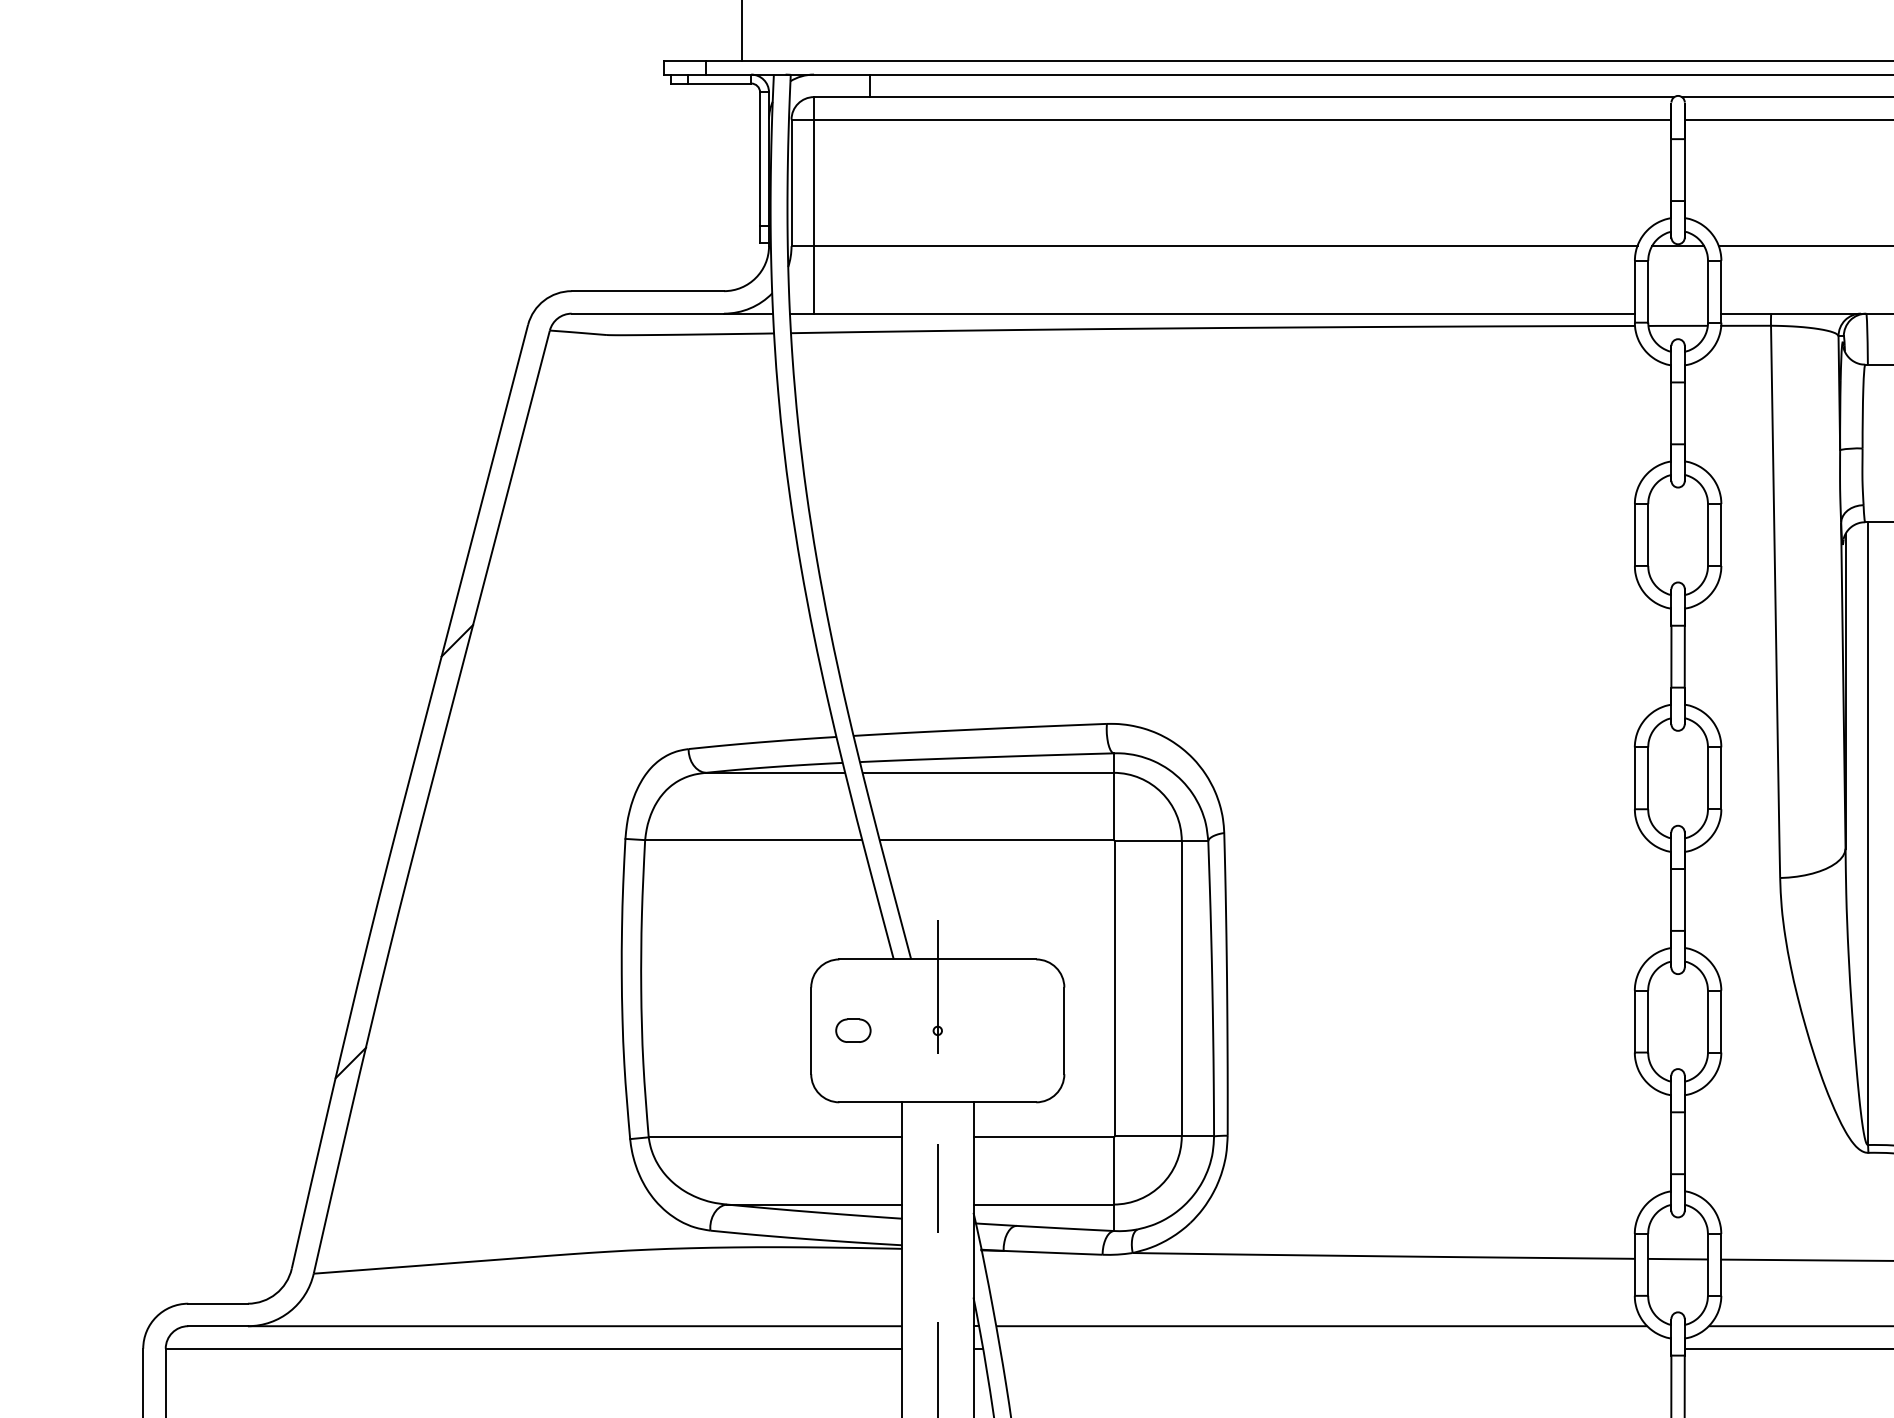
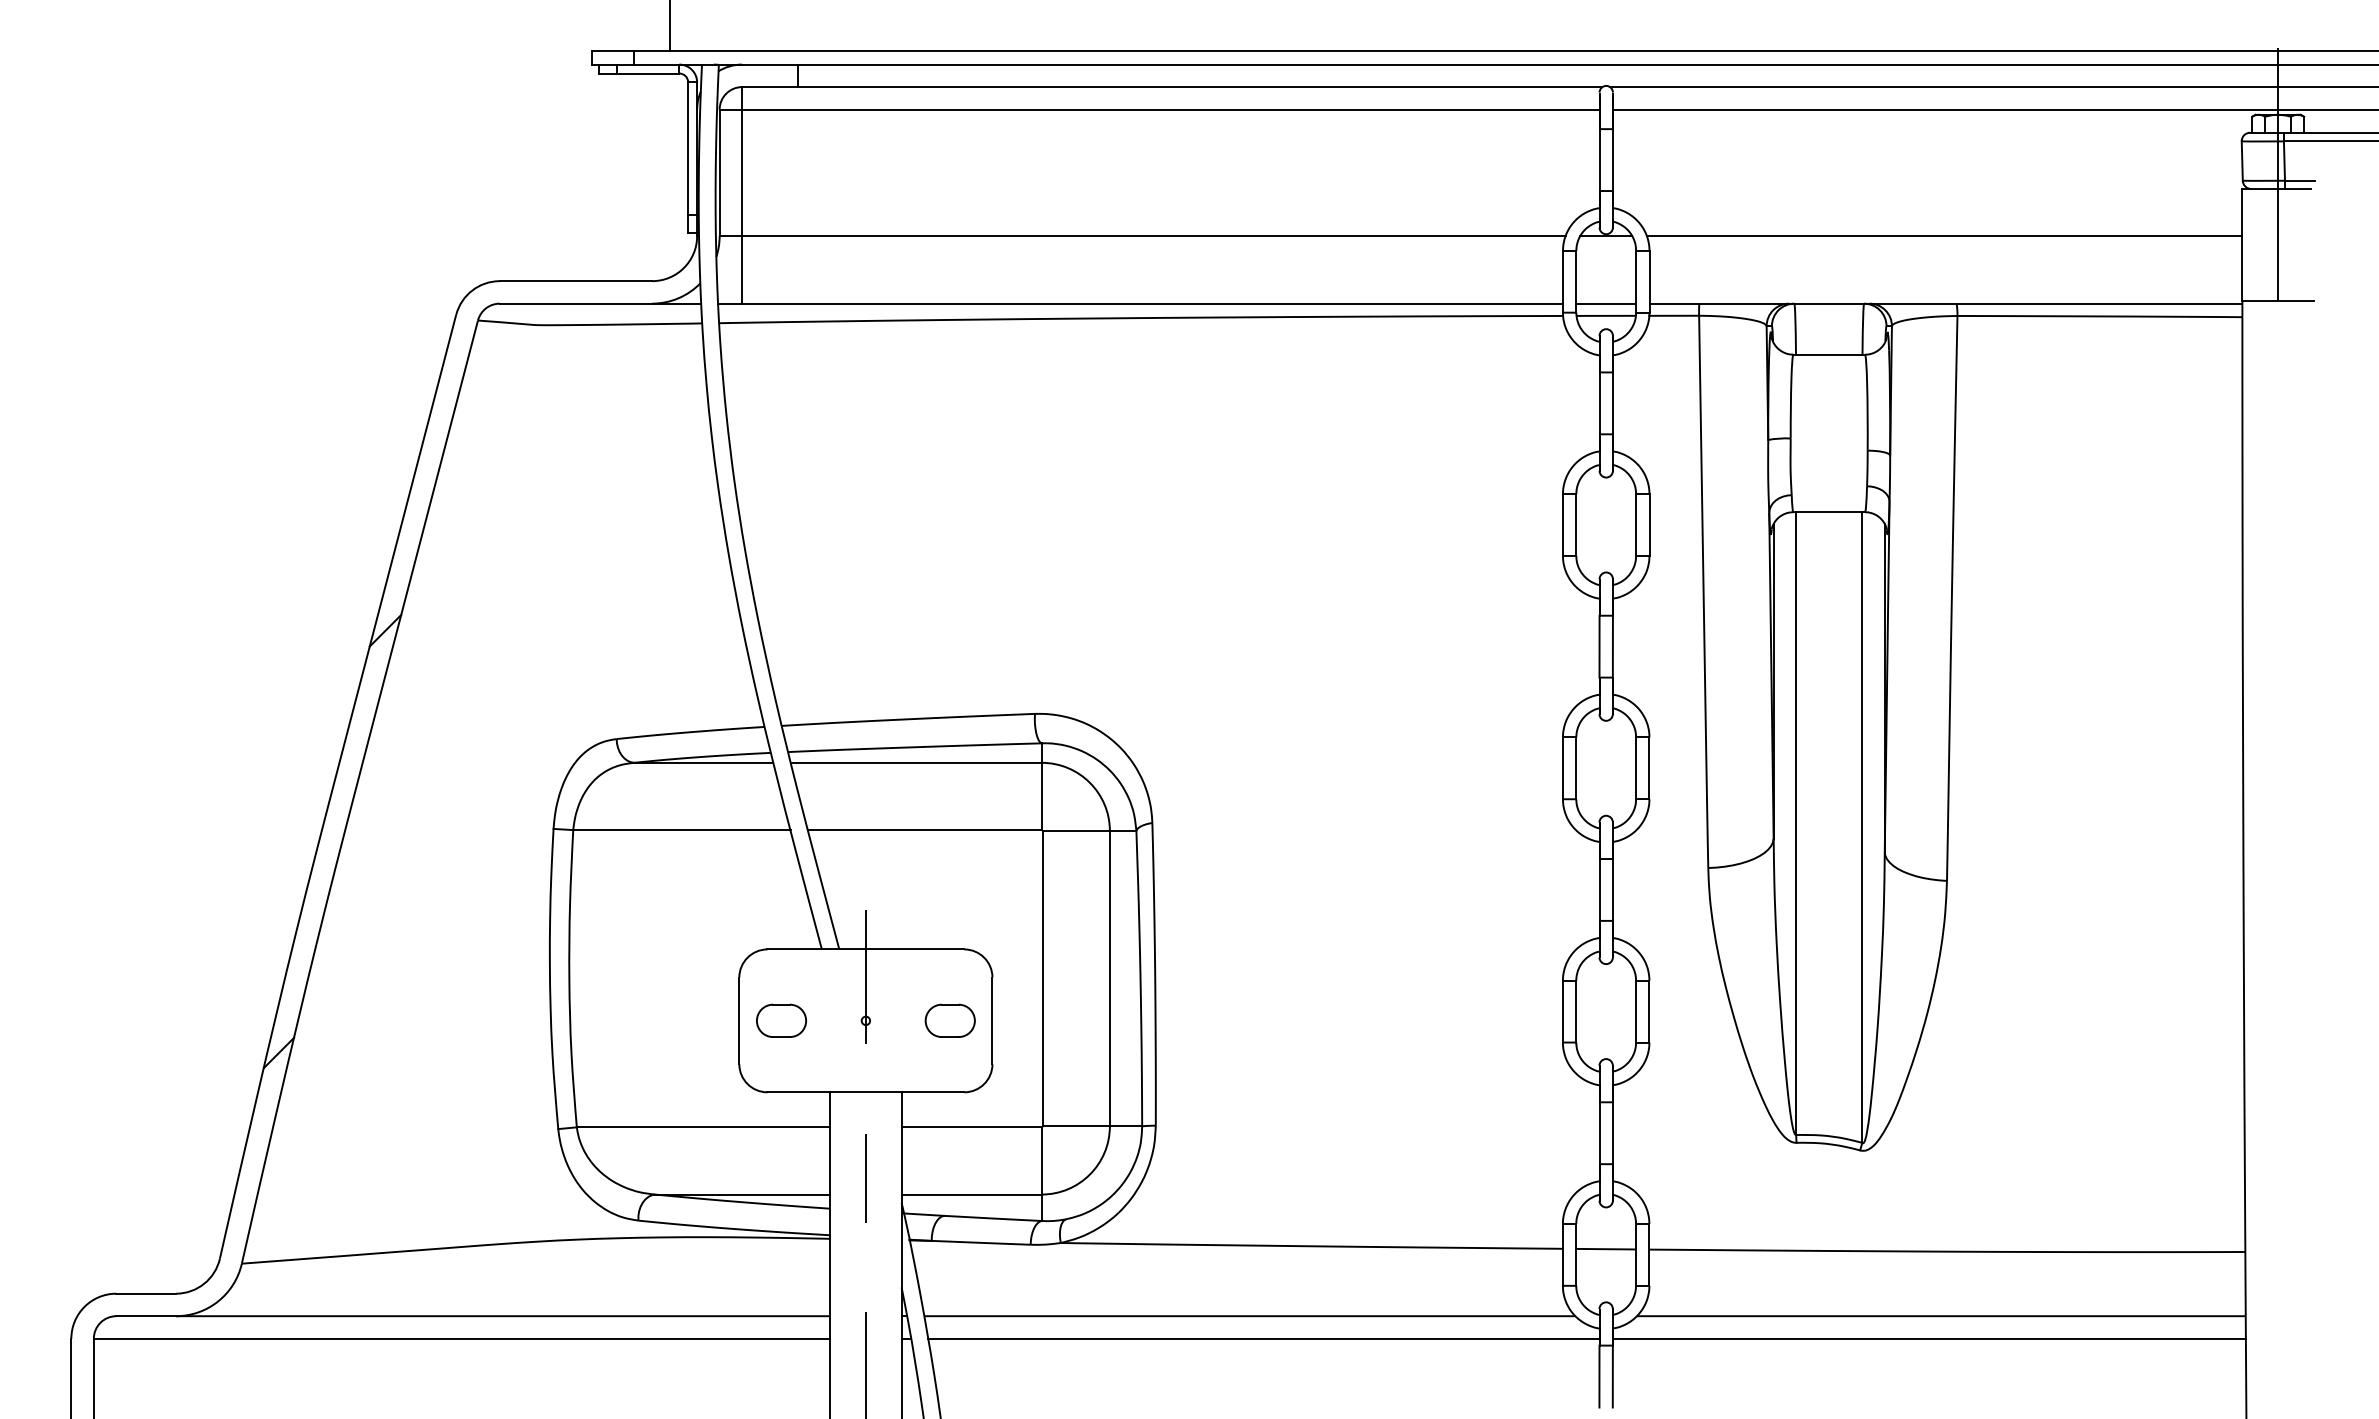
line: (1678, 313) -> (1606, 303), added
part: (853, 1030) -> (781, 1020), size x1.43
part: (1021, 1030) -> (949, 1020), added
line: (1335, 1348) -> (1263, 1338), added

